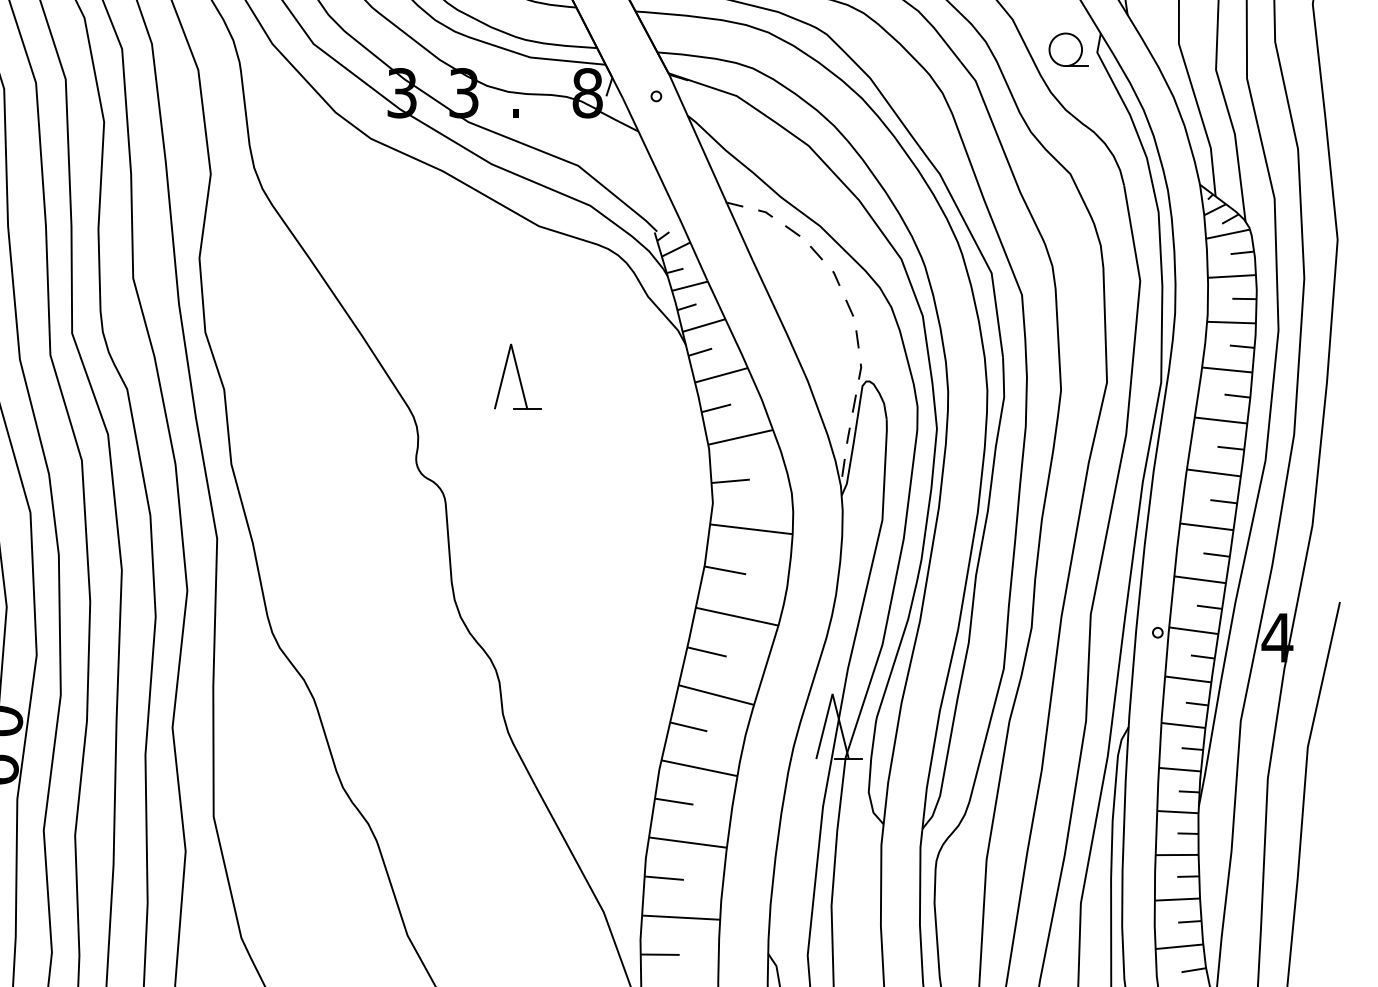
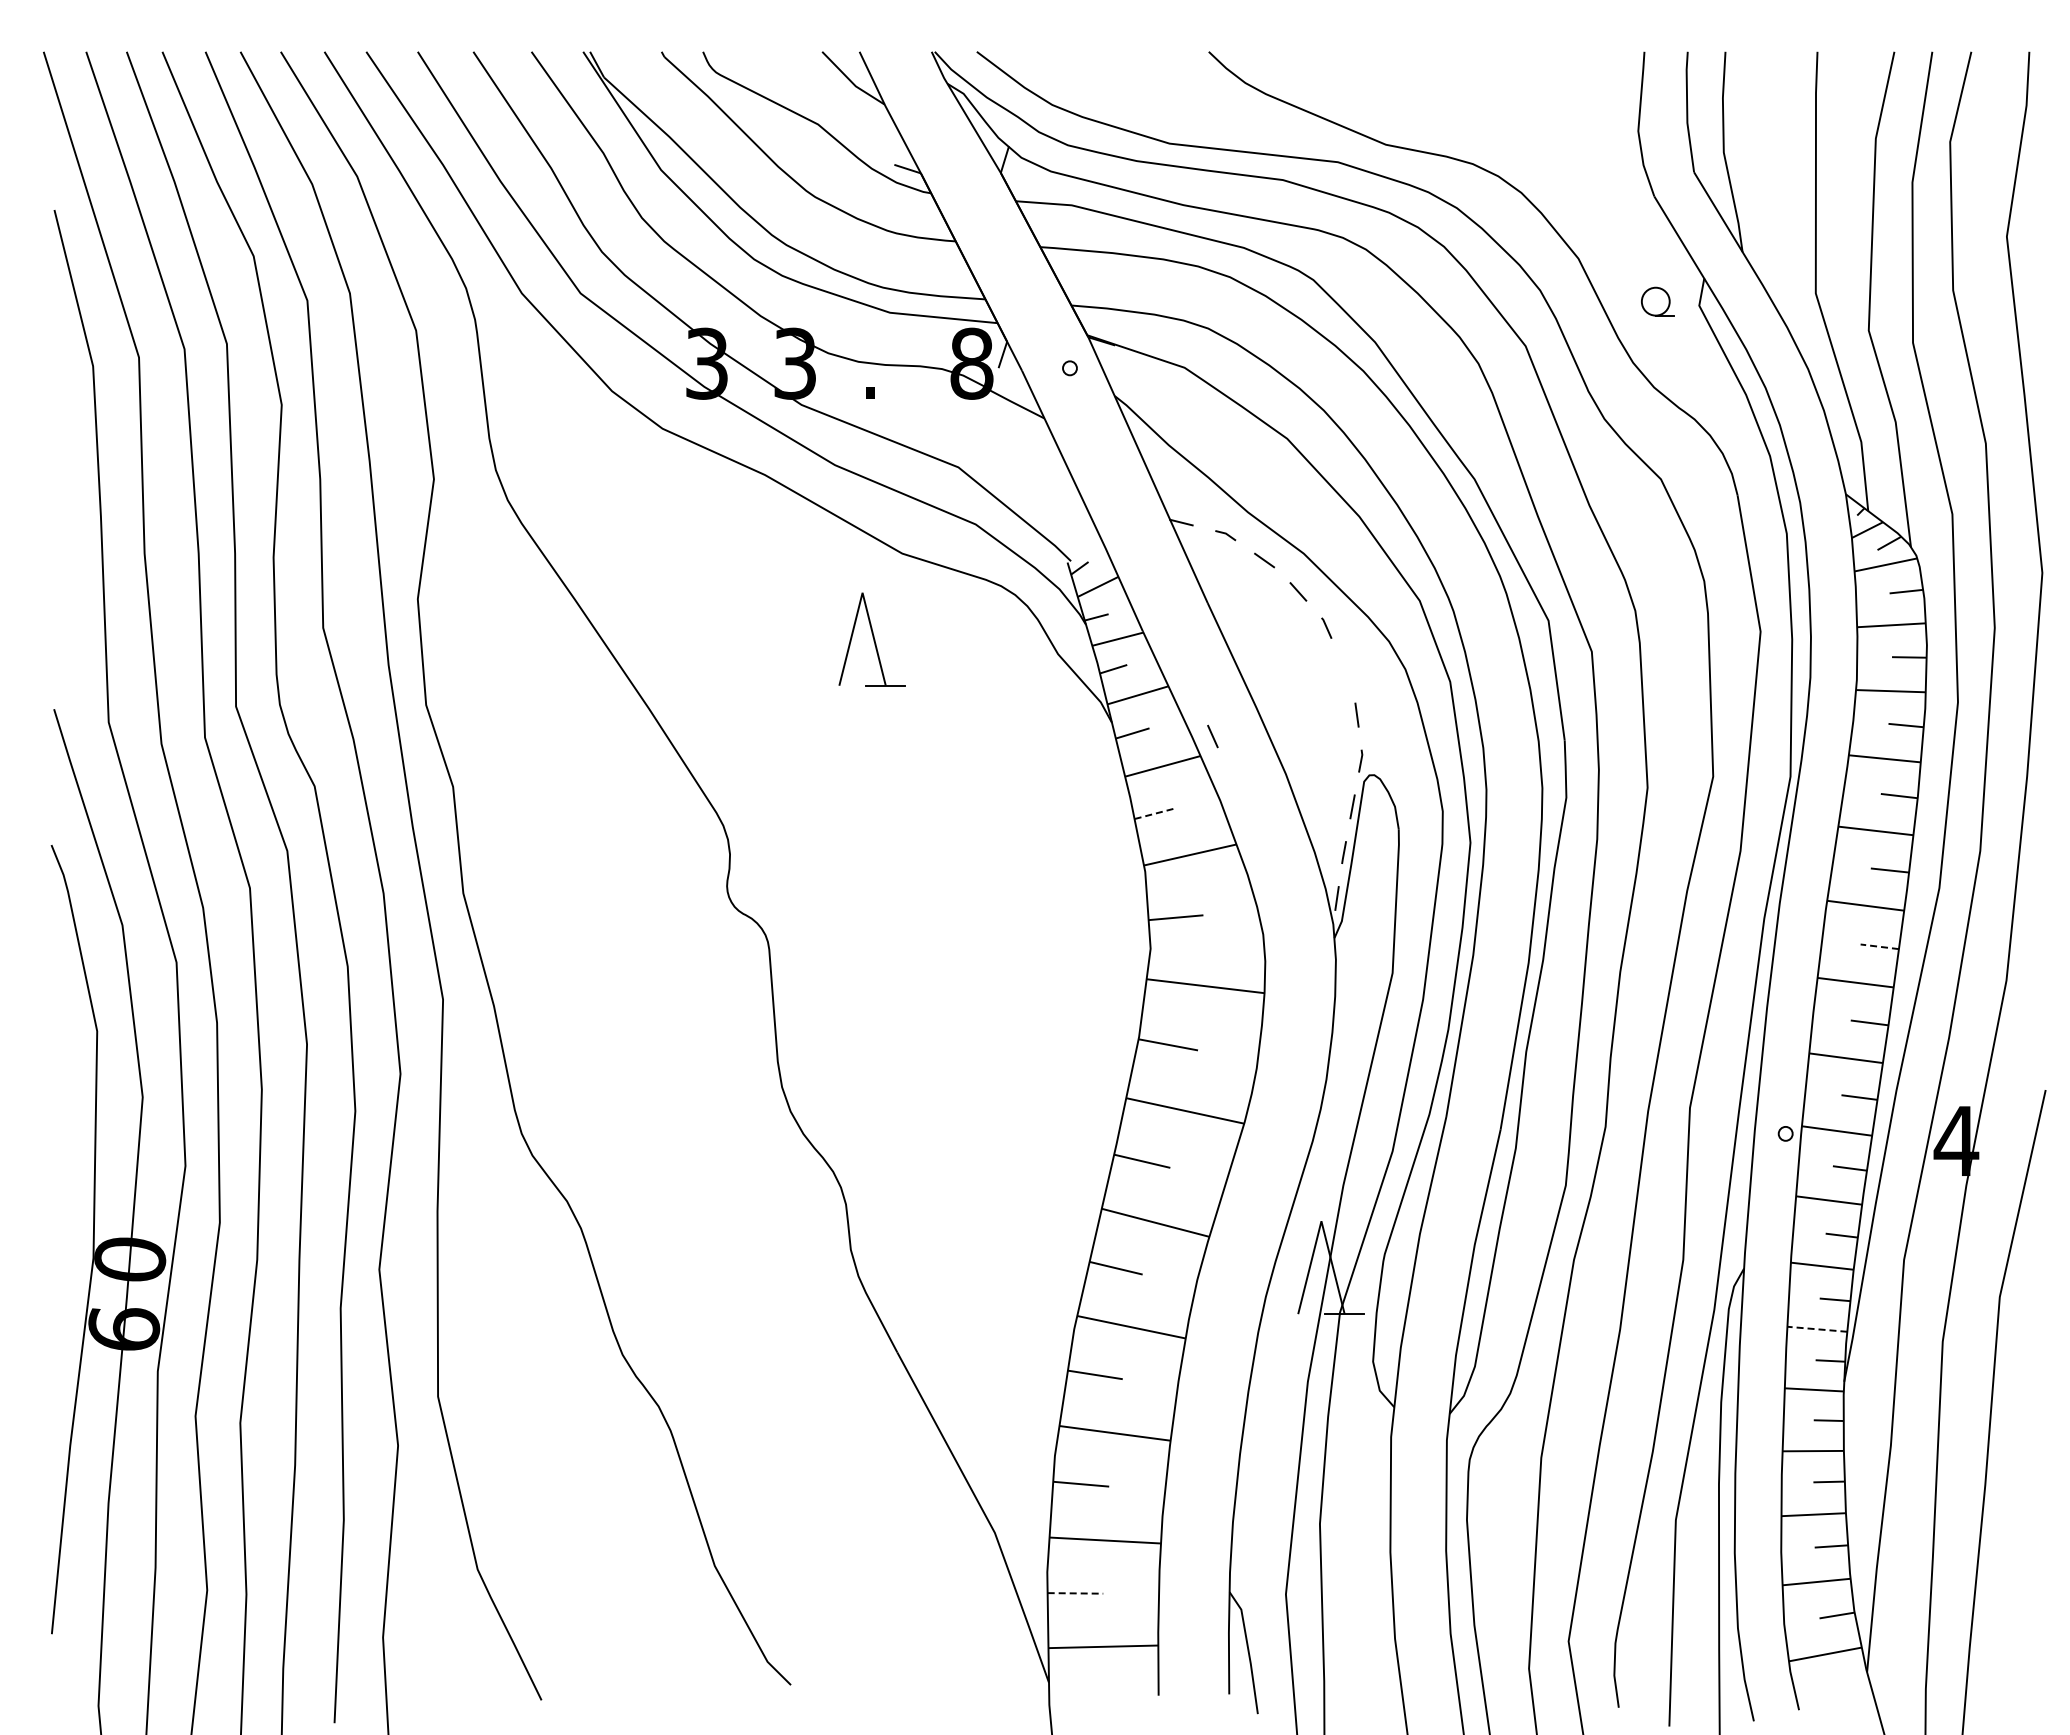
part: (1068, 49) -> (1657, 301), size x0.6
line: (849, 308) -> (1212, 736), moved
part: (517, 376) -> (871, 639), moved
line: (716, 408) -> (1155, 813), solid -> dashed
line: (1223, 501) -> (1879, 946), solid -> dashed
line: (1179, 769) -> (1816, 1329), solid -> dashed
line: (660, 954) -> (1075, 1593), solid -> dashed

